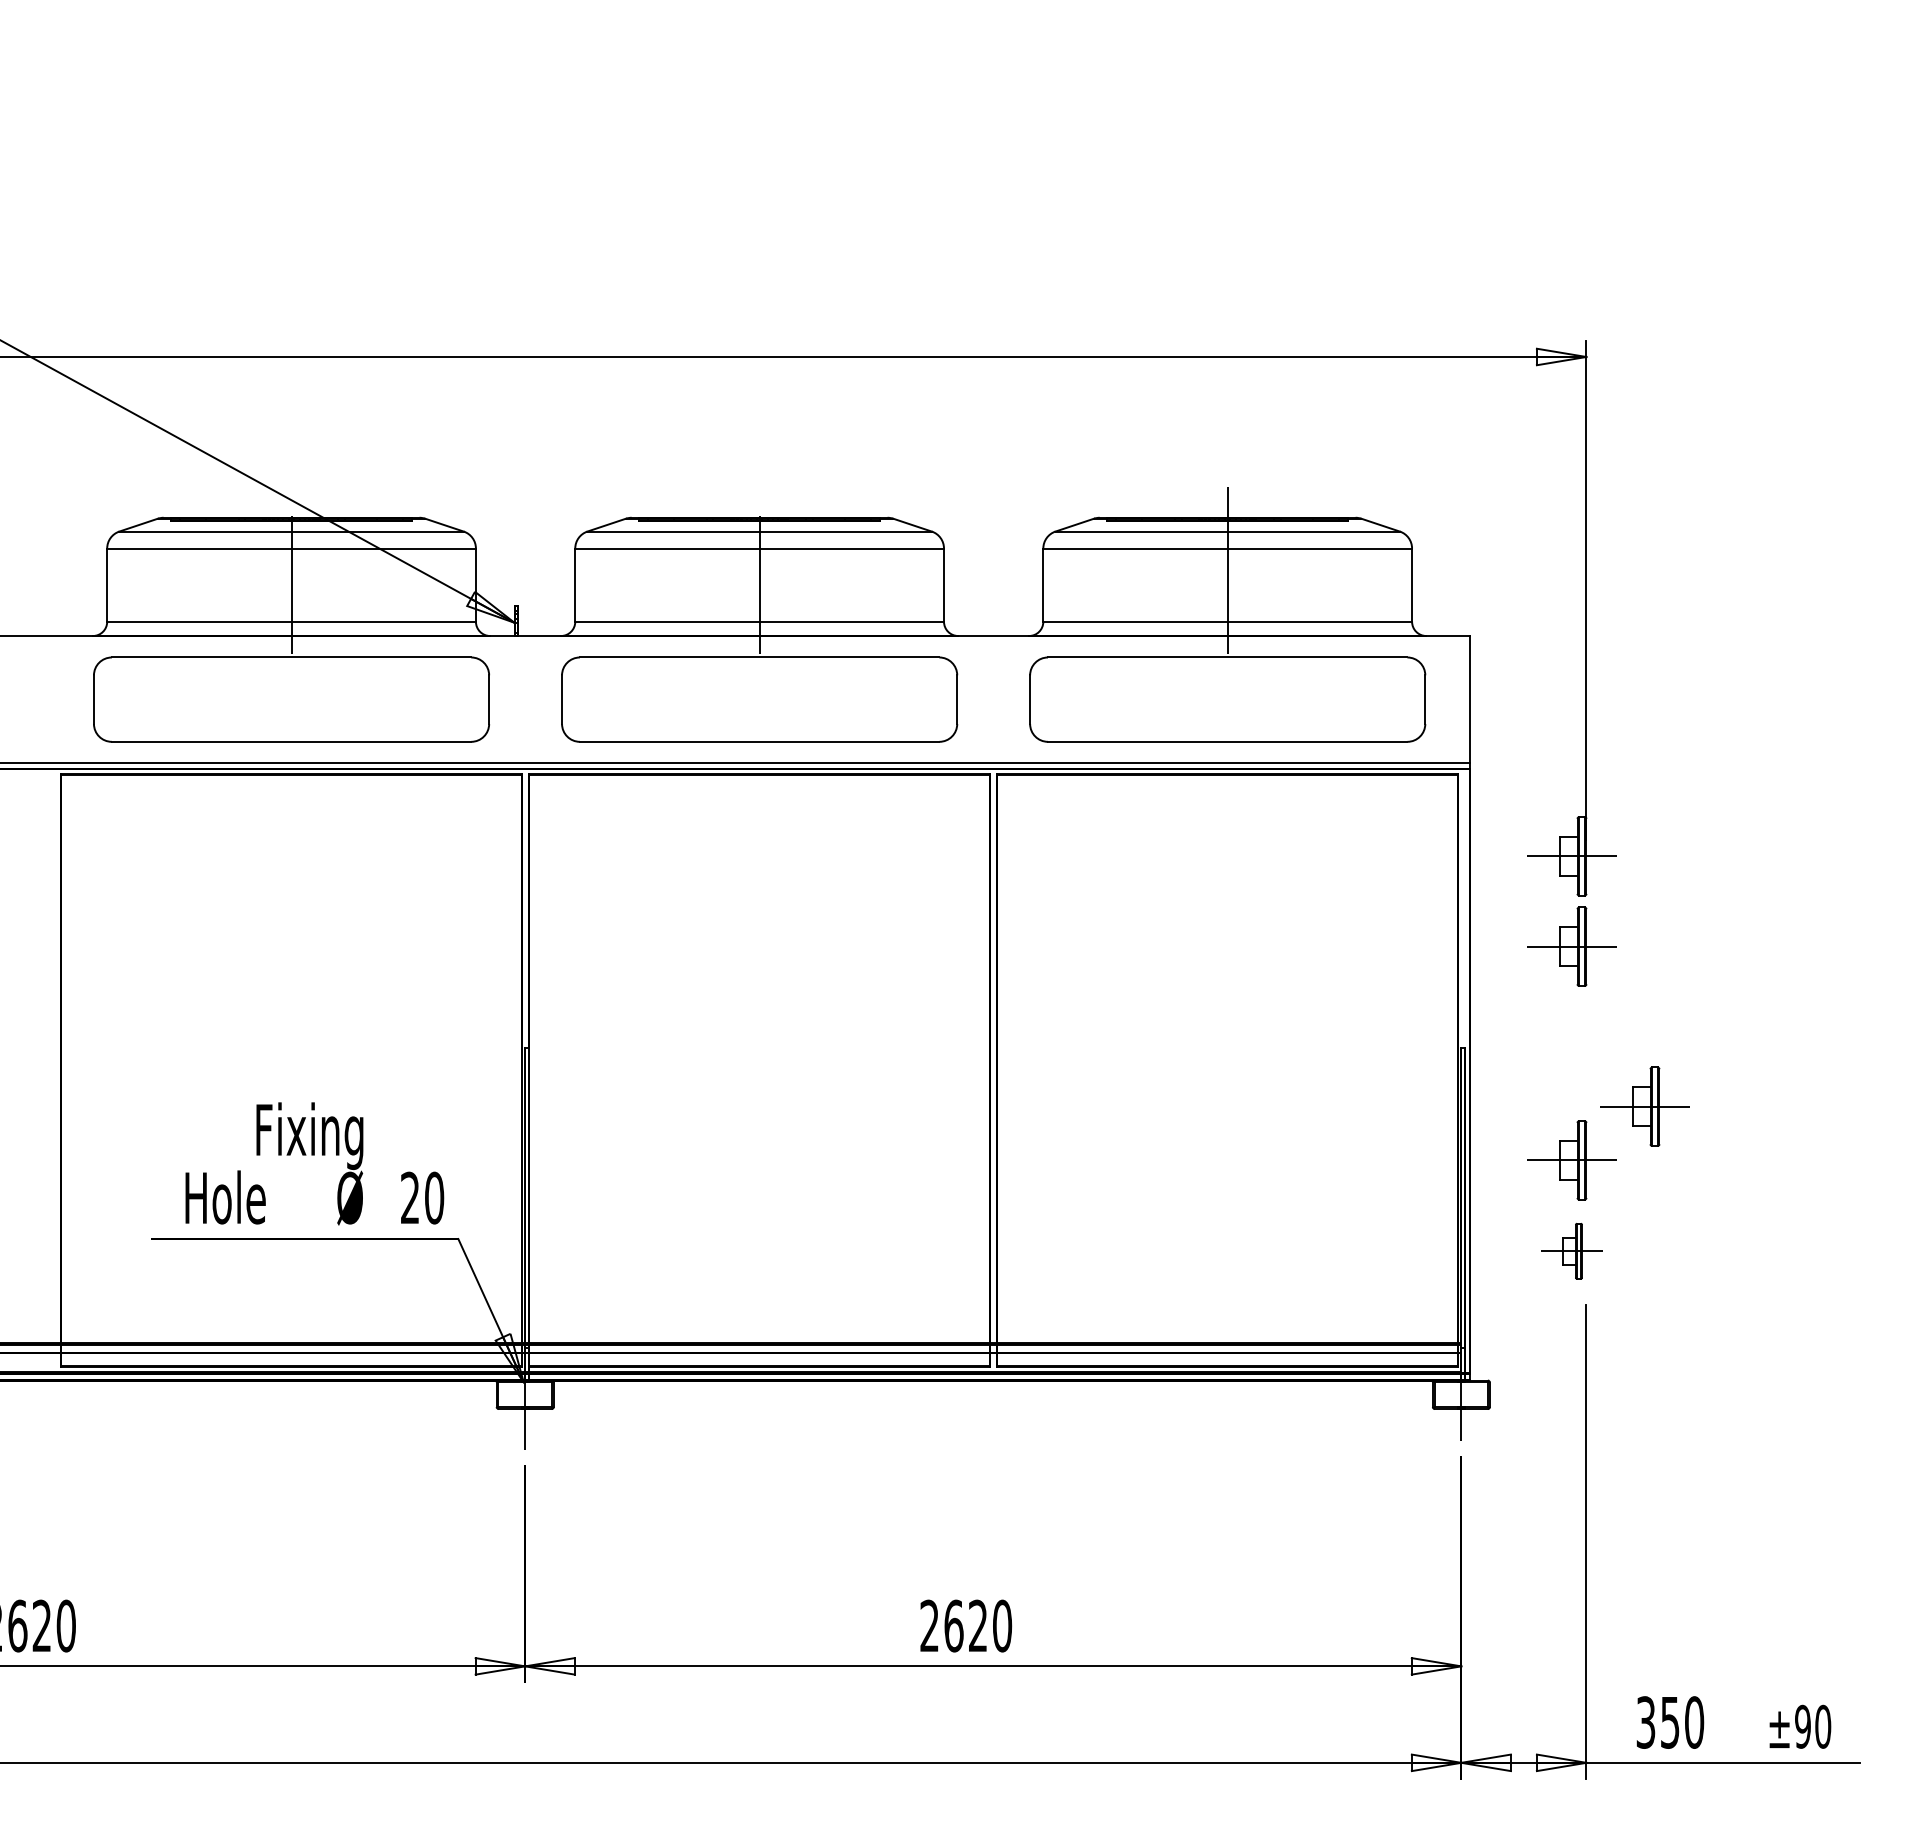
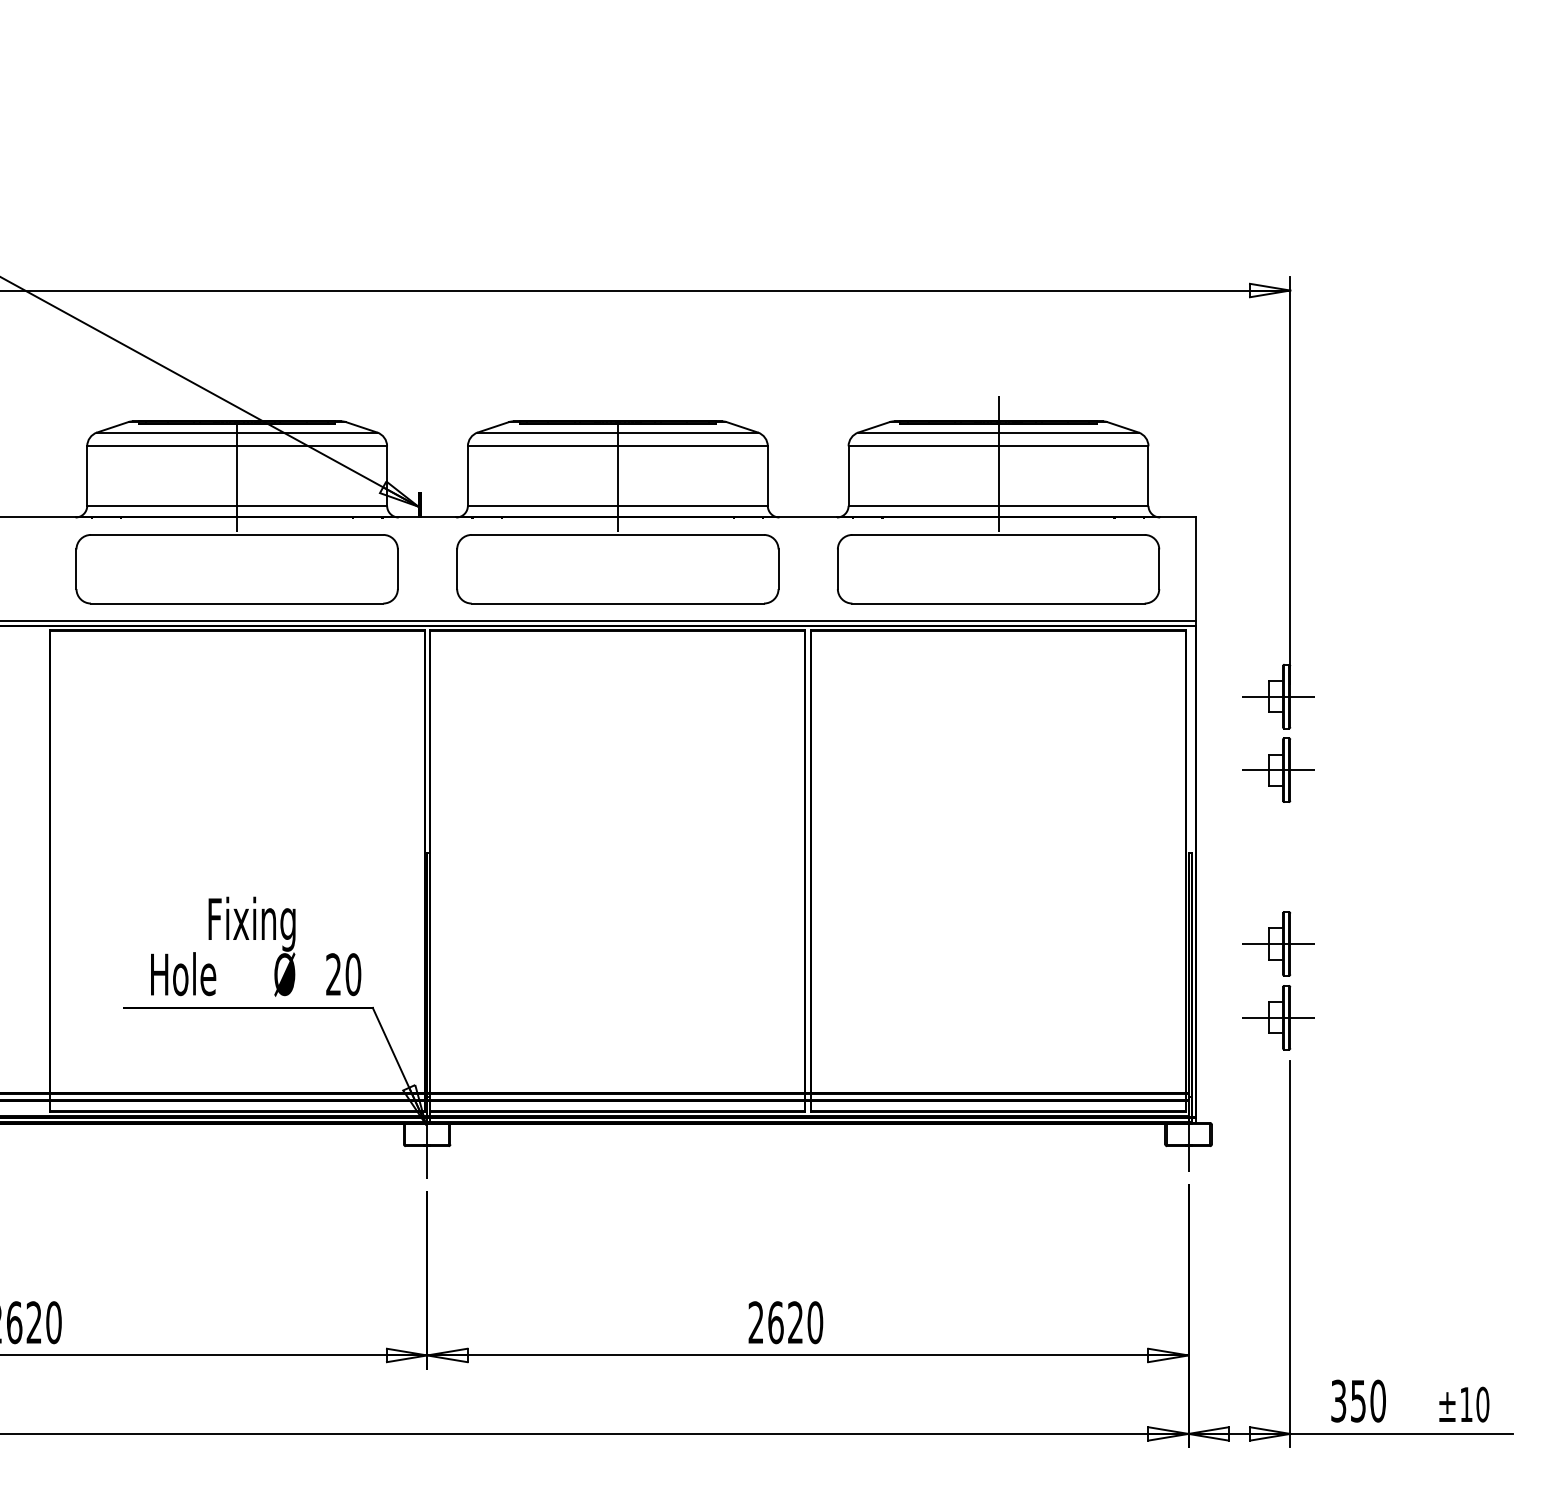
part: (1644, 1106) -> (1337, 900), removed
part: (1571, 1251) -> (1278, 1018), size x1.43
text: (1802, 1726) -> (1466, 1404), ±90 -> ±10

